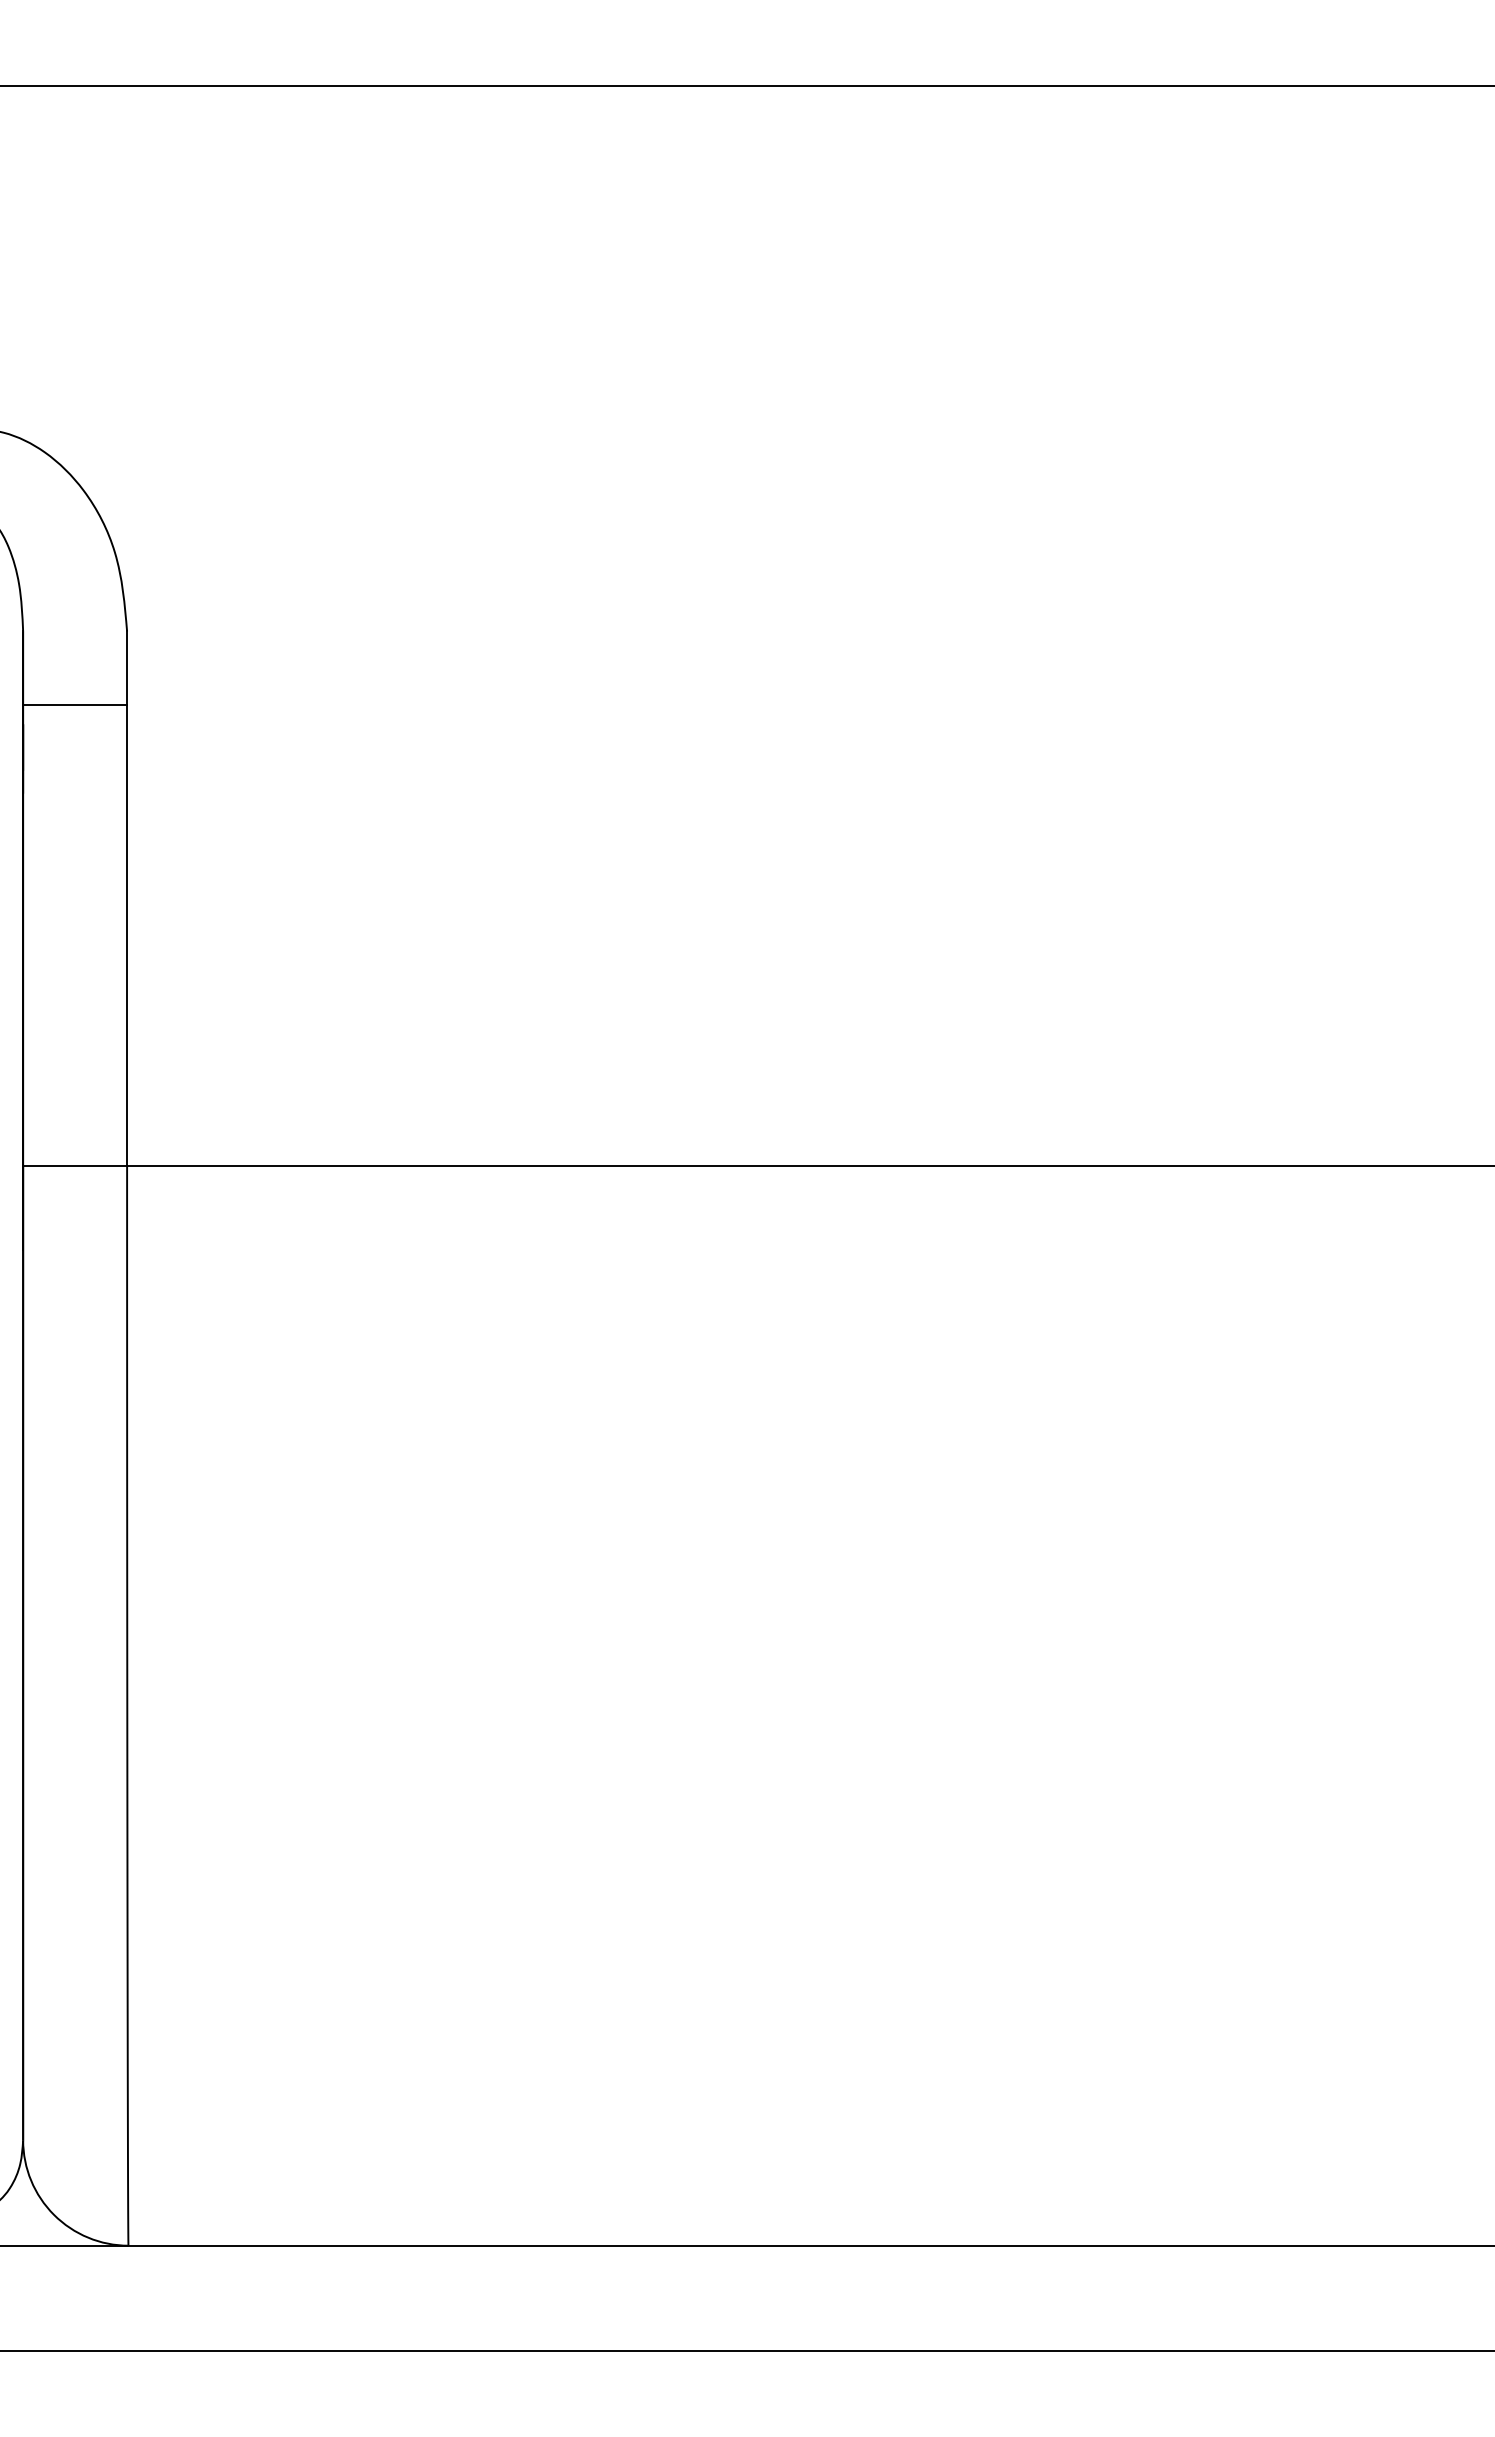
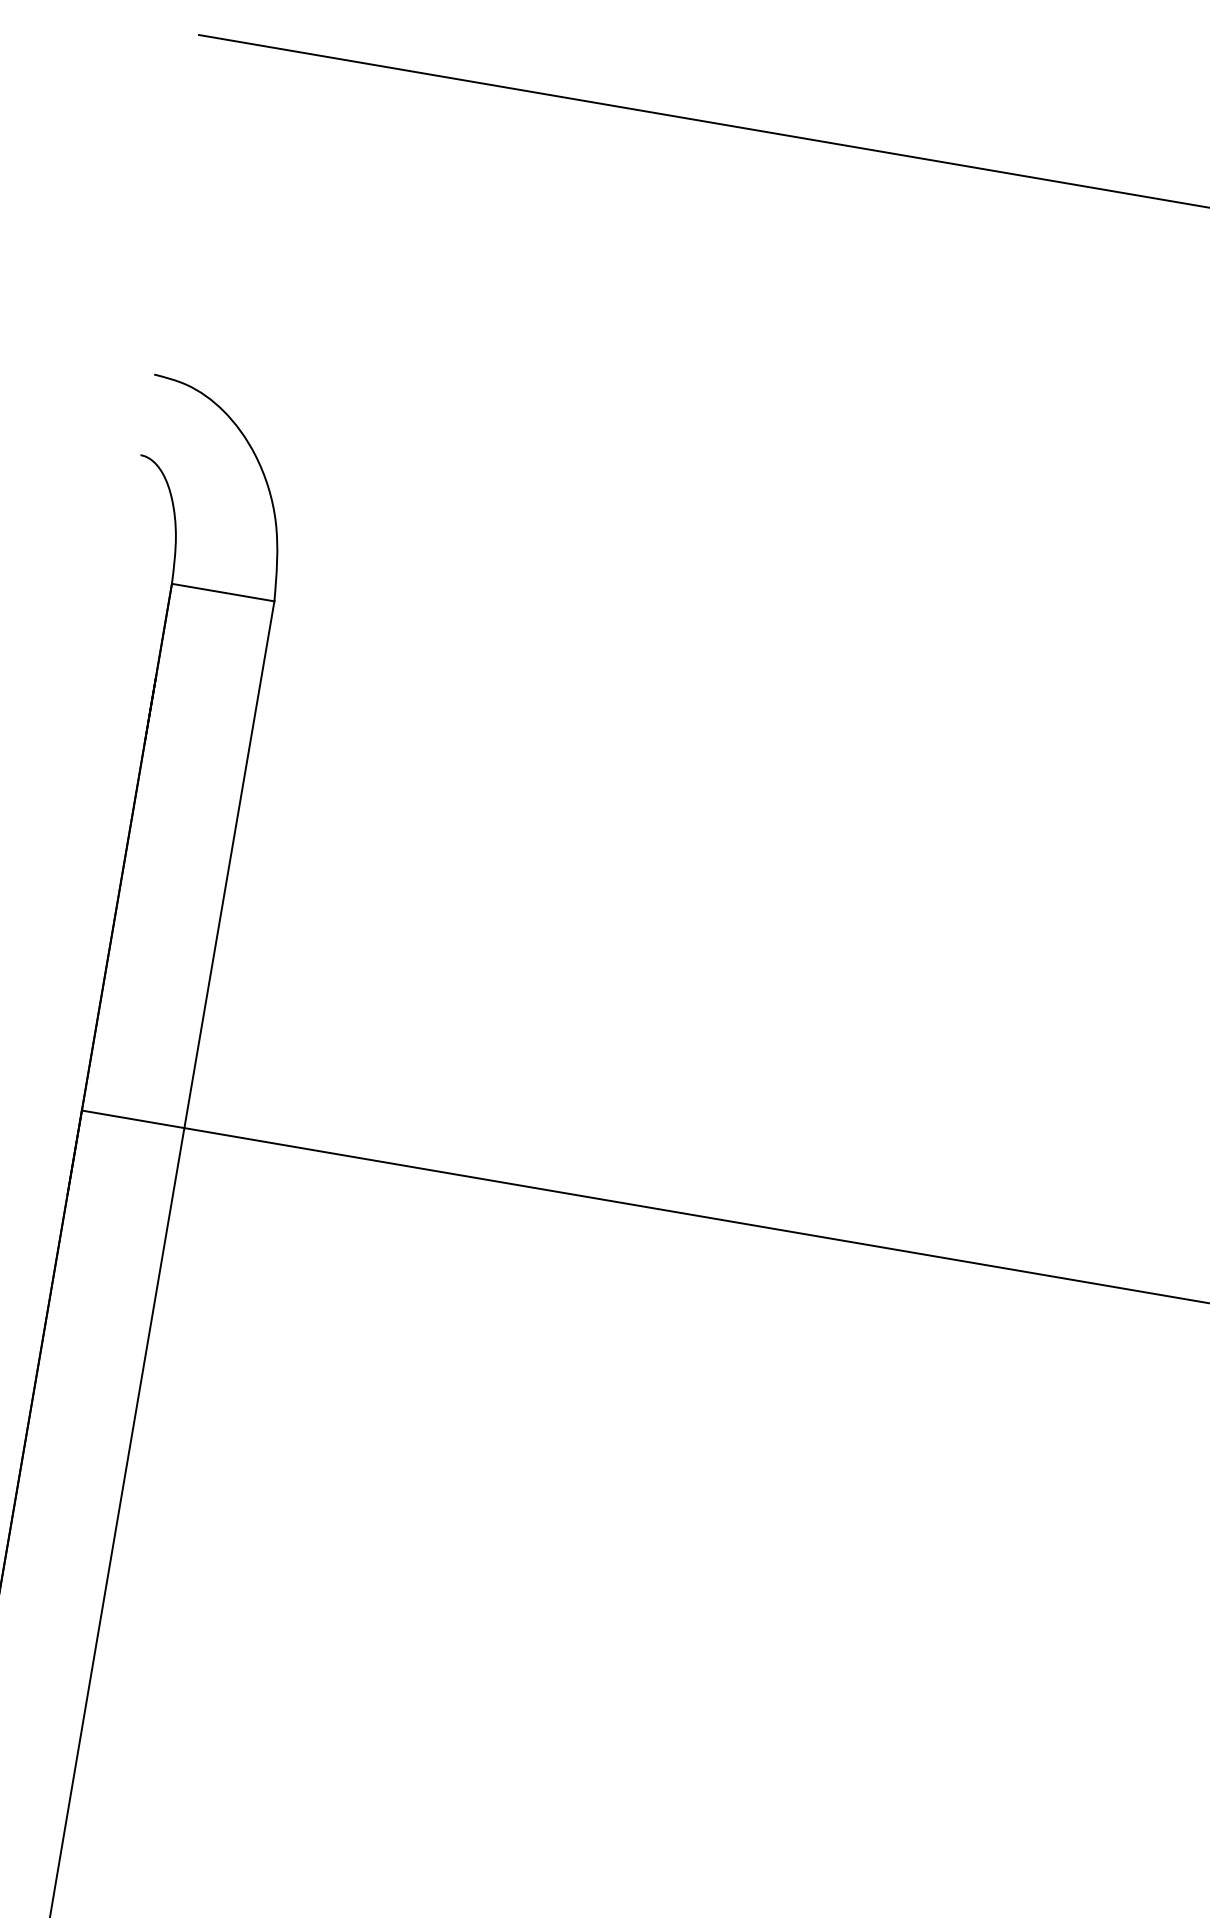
line: (75, 705) -> (223, 592), moved

